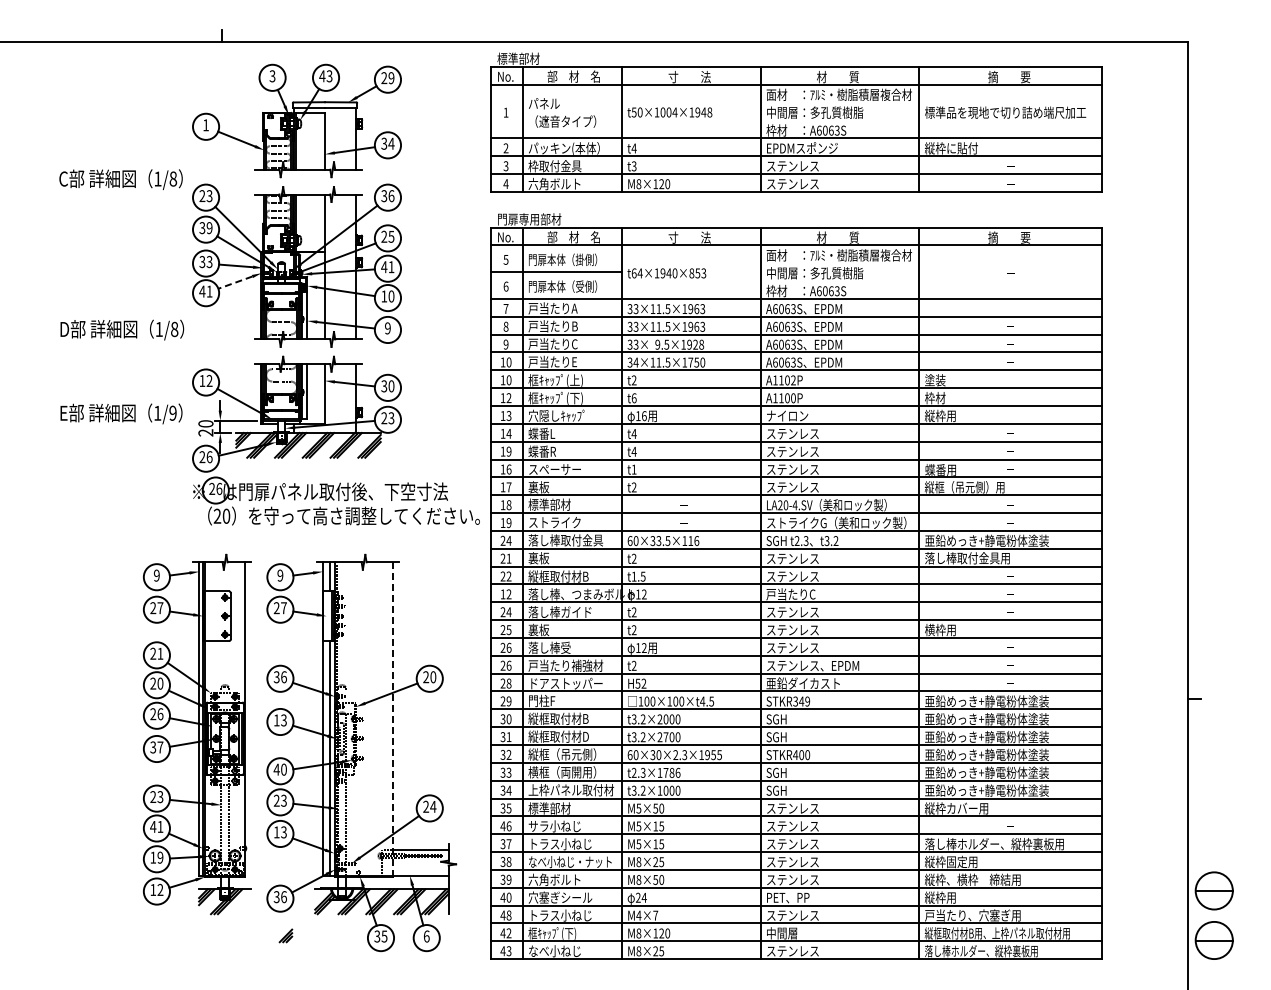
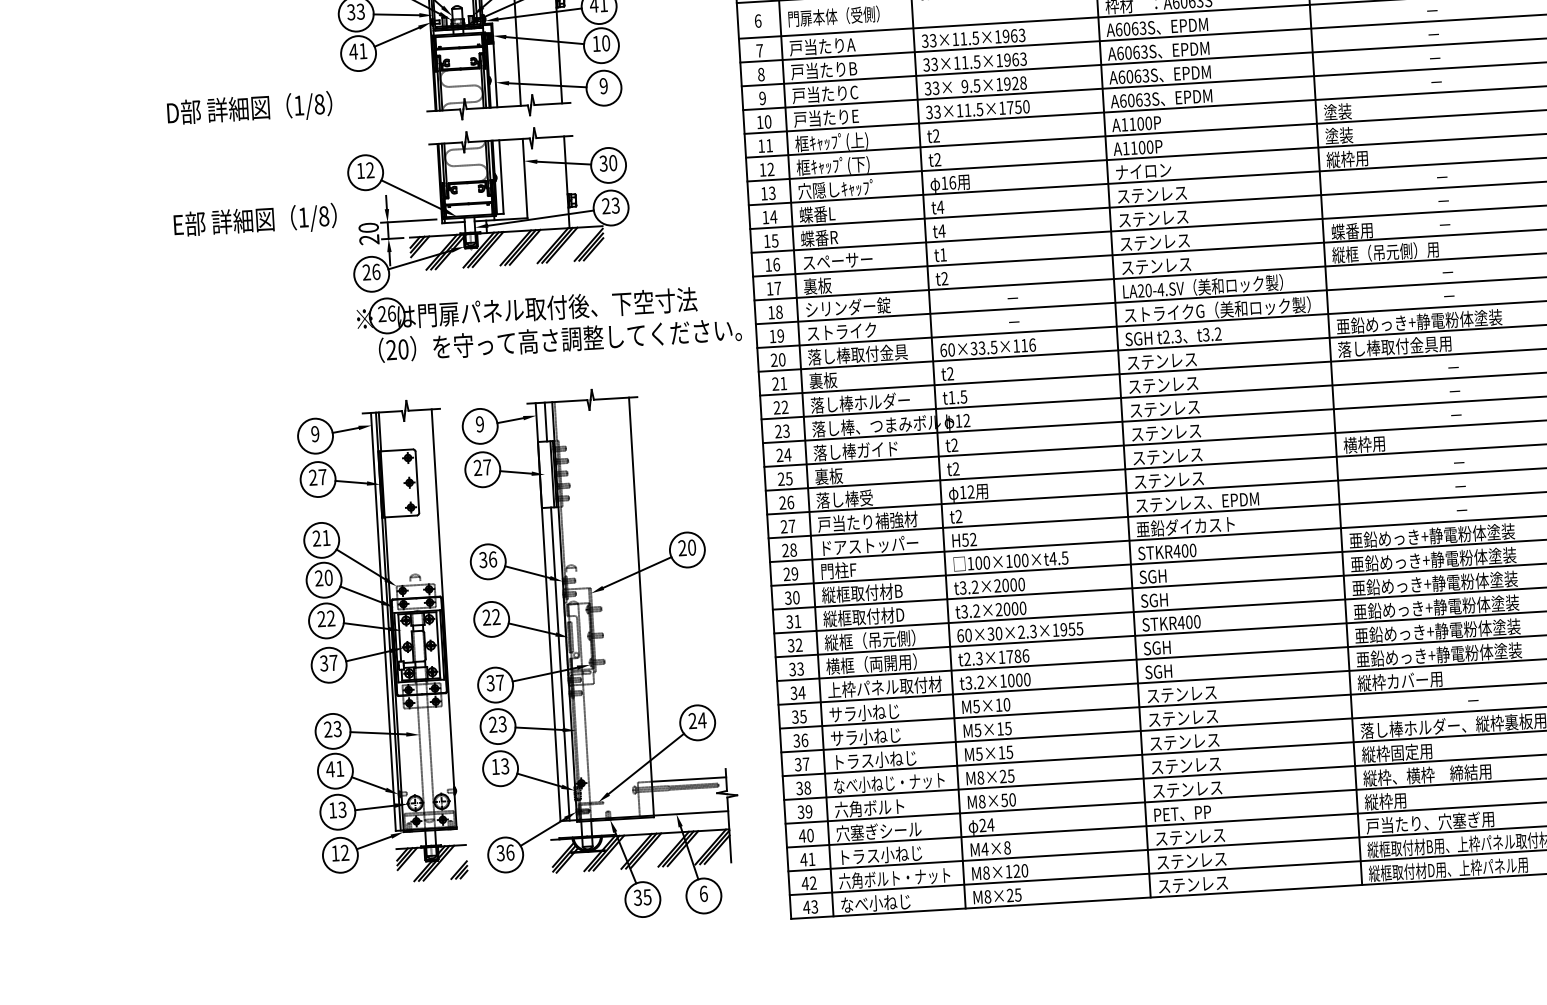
line: (234, 282) -> (395, 37), dashed -> solid
text: (635, 362) -> (936, 111), 34×11.5×1750 -> 33×11.5×1750
text: (508, 380) -> (768, 146), 10 -> 11
text: (793, 380) -> (1148, 123), A1102P -> A1100P
text: (633, 398) -> (936, 160), t6 -> t2
text: (935, 398) -> (1339, 136), 枠材 -> 塗装
text: (172, 412) -> (323, 215), 1/9 -> 1/8
text: (508, 451) -> (774, 240), 19 -> 15
text: (560, 504) -> (847, 307), 標準部材 -> シリンダー錠
text: (508, 540) -> (781, 359), 24 -> 20
text: (565, 576) -> (860, 402), 縦框取付材B -> 落し棒ホルダー
text: (505, 594) -> (781, 431), 12 -> 23
text: (792, 594) -> (1164, 408), 戸当たりC -> ステンレス
text: (508, 665) -> (791, 526), 26 -> 27
text: (801, 701) -> (1184, 550), STKR349 -> STKR400
text: (160, 714) -> (331, 618), 26 -> 22
line: (392, 719) -> (640, 607), dashed -> solid
text: (279, 720) -> (490, 617), 13 -> 22
text: (665, 737) -> (1006, 609), t3.2×2700 -> t3.2×2000
text: (279, 769) -> (494, 682), 40 -> 37
text: (554, 808) -> (863, 713), 標準部材 -> サラ小ねじ
text: (655, 808) -> (998, 705), M5×50 -> M5×10
text: (502, 826) -> (796, 741), 46 -> 36
text: (160, 857) -> (342, 809), 19 -> 13
text: (508, 915) -> (811, 859), 48 -> 41
text: (655, 915) -> (1007, 847), M4×7 -> M4×8
text: (569, 933) -> (893, 878), 框ｷｬｯﾌﾟ(下) -> 六角ボルト・ナット
text: (792, 933) -> (1191, 860), 中間層 -> ステンレス
part: (285, 935) -> (458, 869), moved
text: (983, 951) -> (1447, 869), 落し棒ホルダー、縦枠裏板用 -> 縦框取付材D用、上枠パネル用

